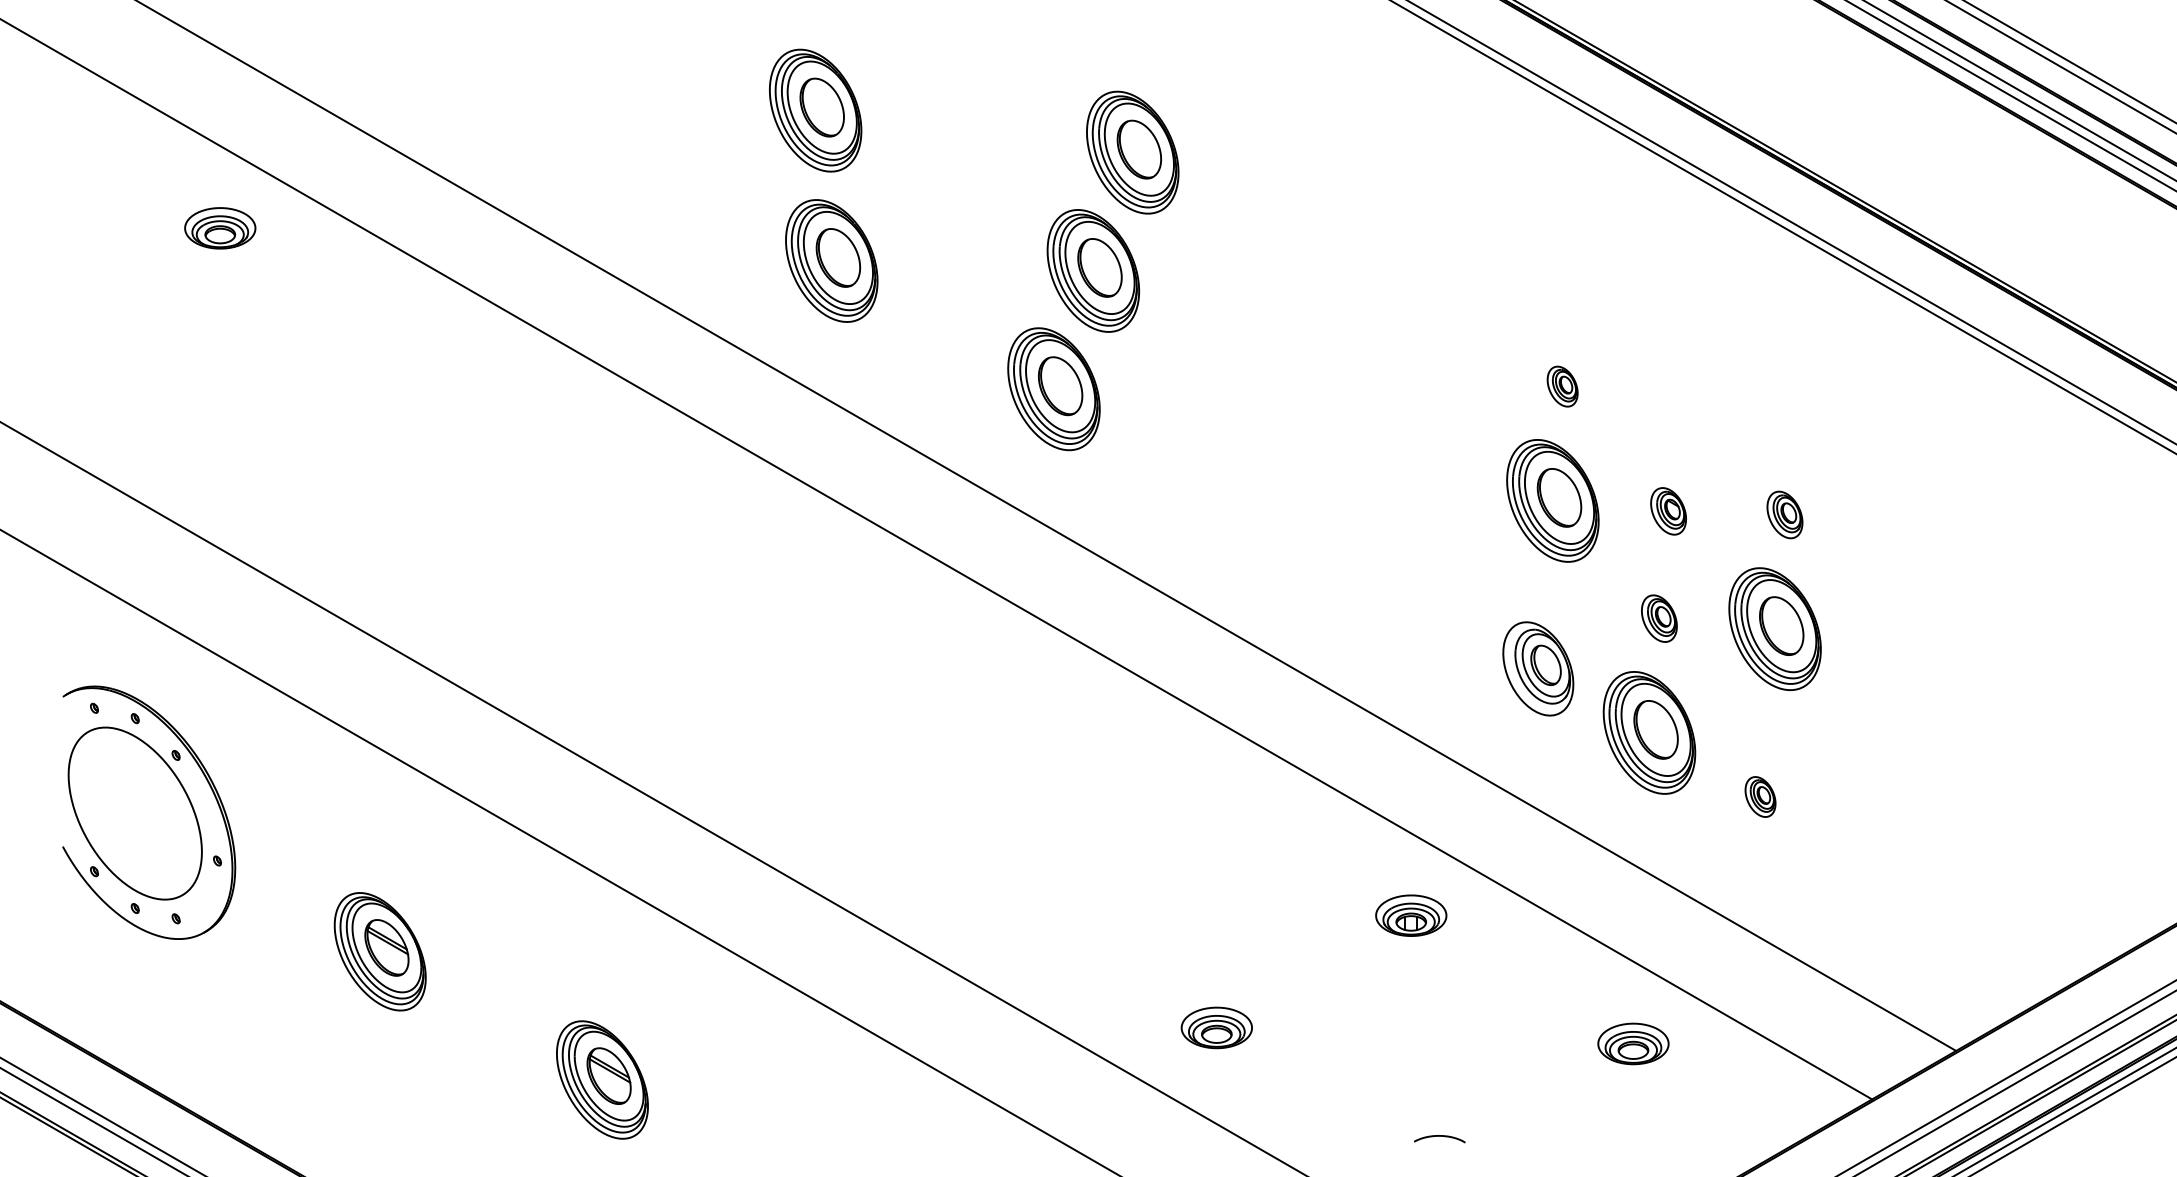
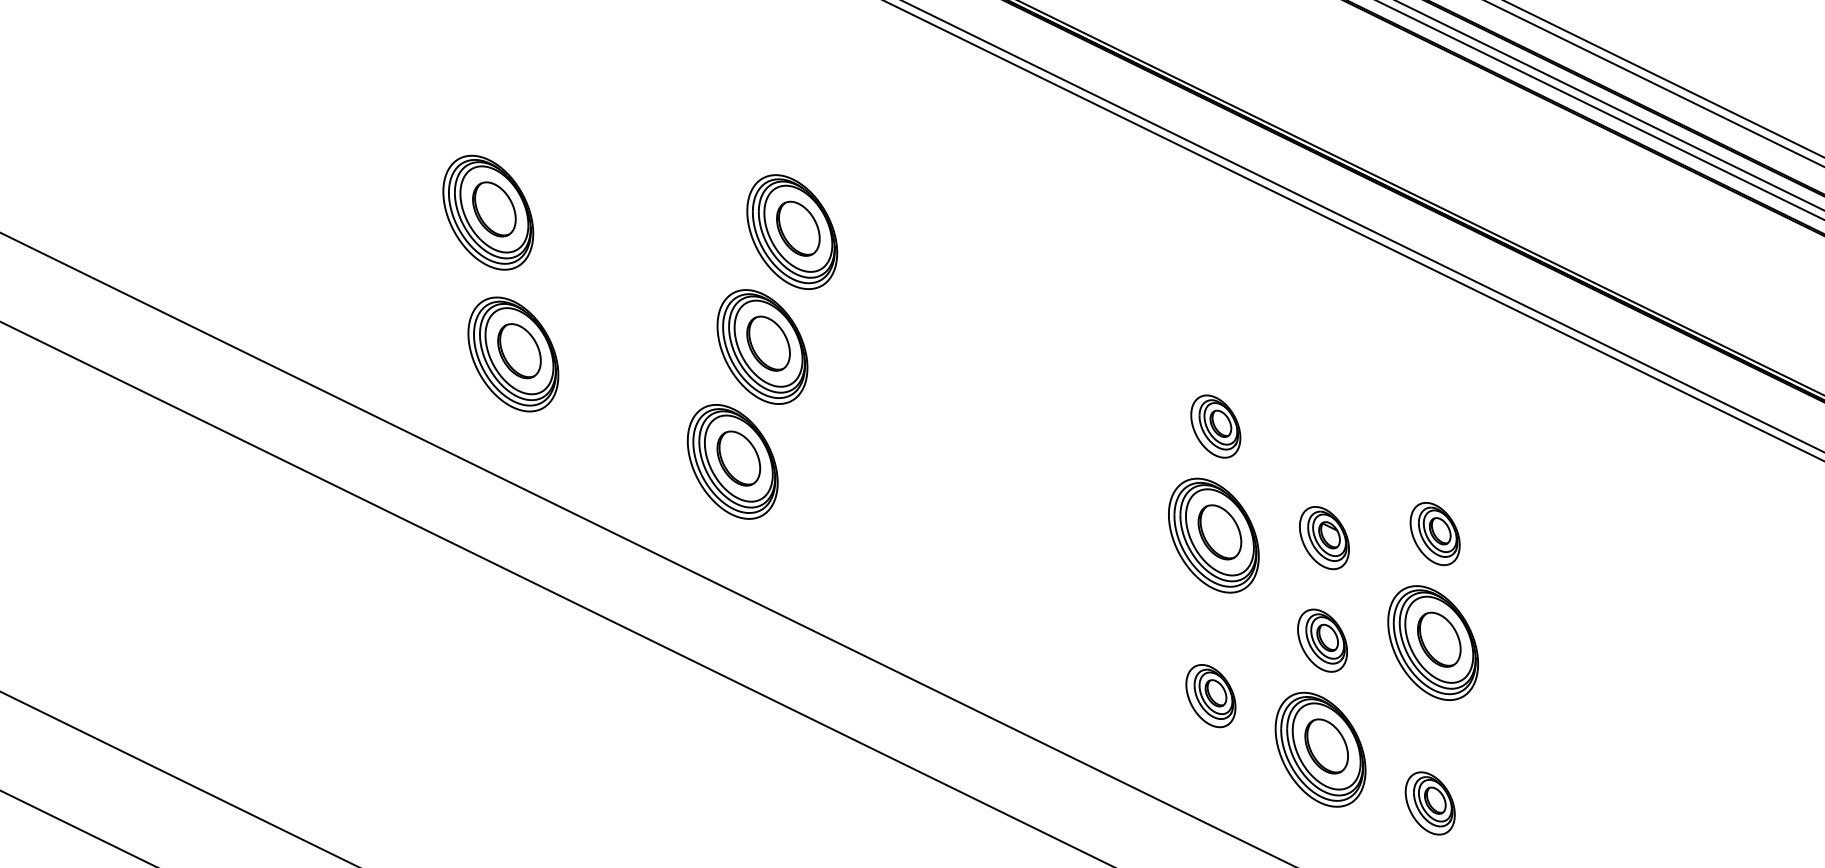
part: (1562, 386) -> (1215, 426), size x1.67
part: (1668, 511) -> (1324, 538), size x1.43
part: (1784, 514) -> (1434, 533), size x1.43
part: (1659, 618) -> (1322, 640), size x1.43
part: (1538, 668) -> (1211, 695), size x0.71
part: (1760, 796) -> (1430, 802), size x1.67

